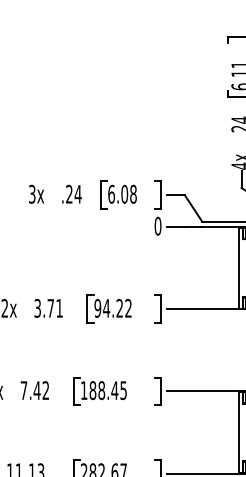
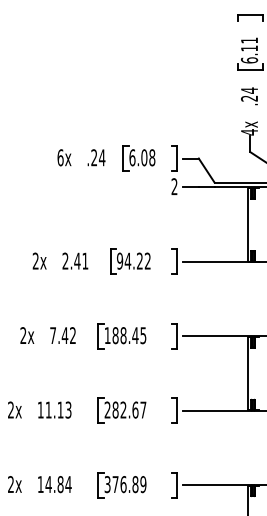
text: (32, 193) -> (60, 157), 3x -> 6x
text: (157, 225) -> (174, 186), 0 -> 2
text: (44, 307) -> (71, 260), 3.71 -> 2.41

